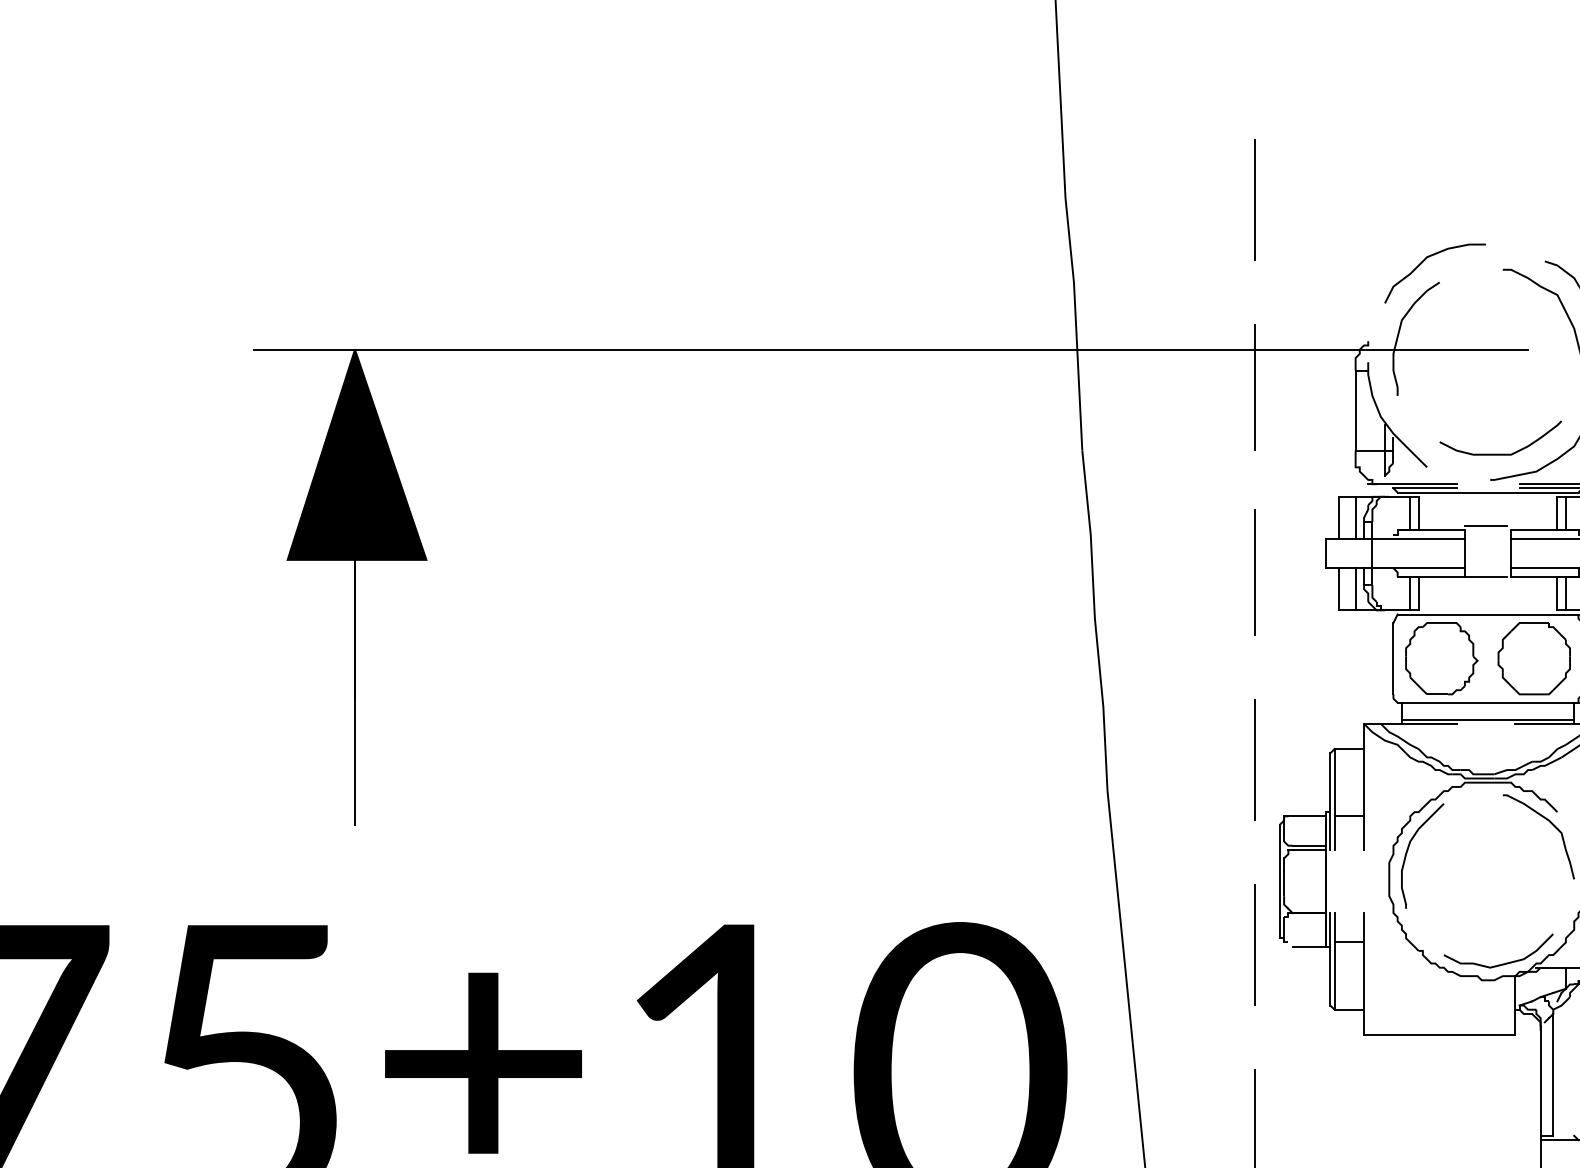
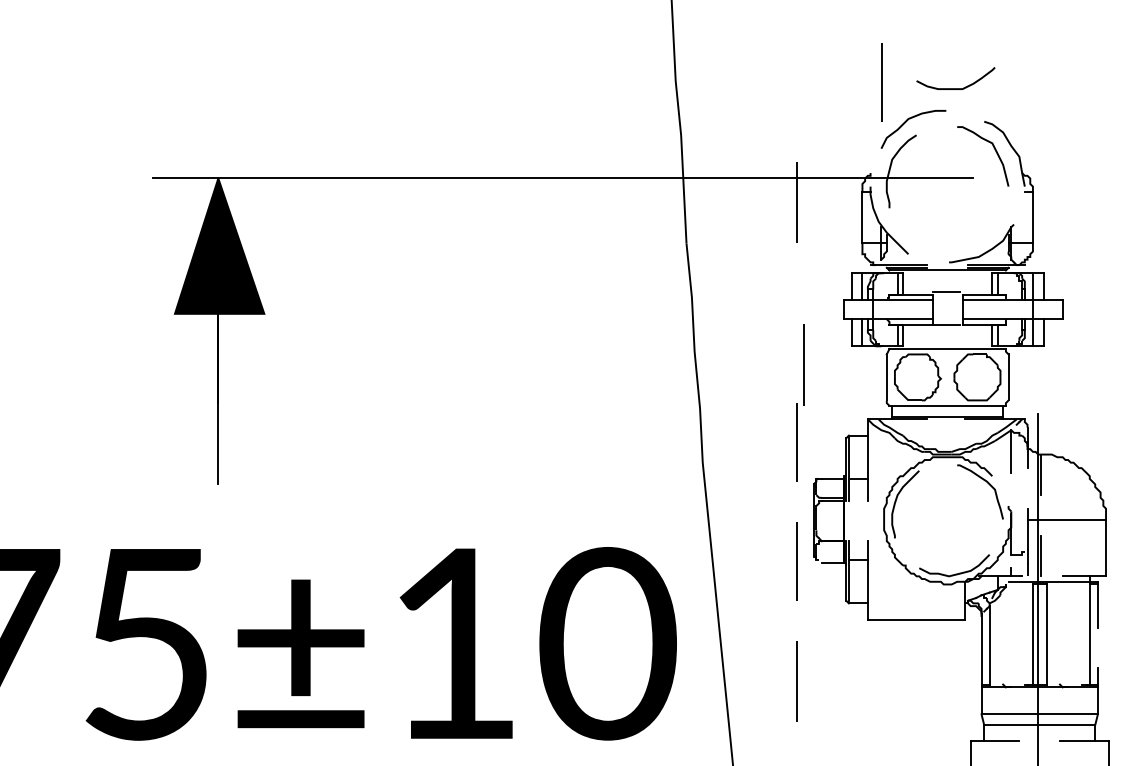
line: (1253, 200) -> (881, 82), moved
curve: (1500, 453) -> (955, 88), moved
line: (1253, 571) -> (803, 364), moved

